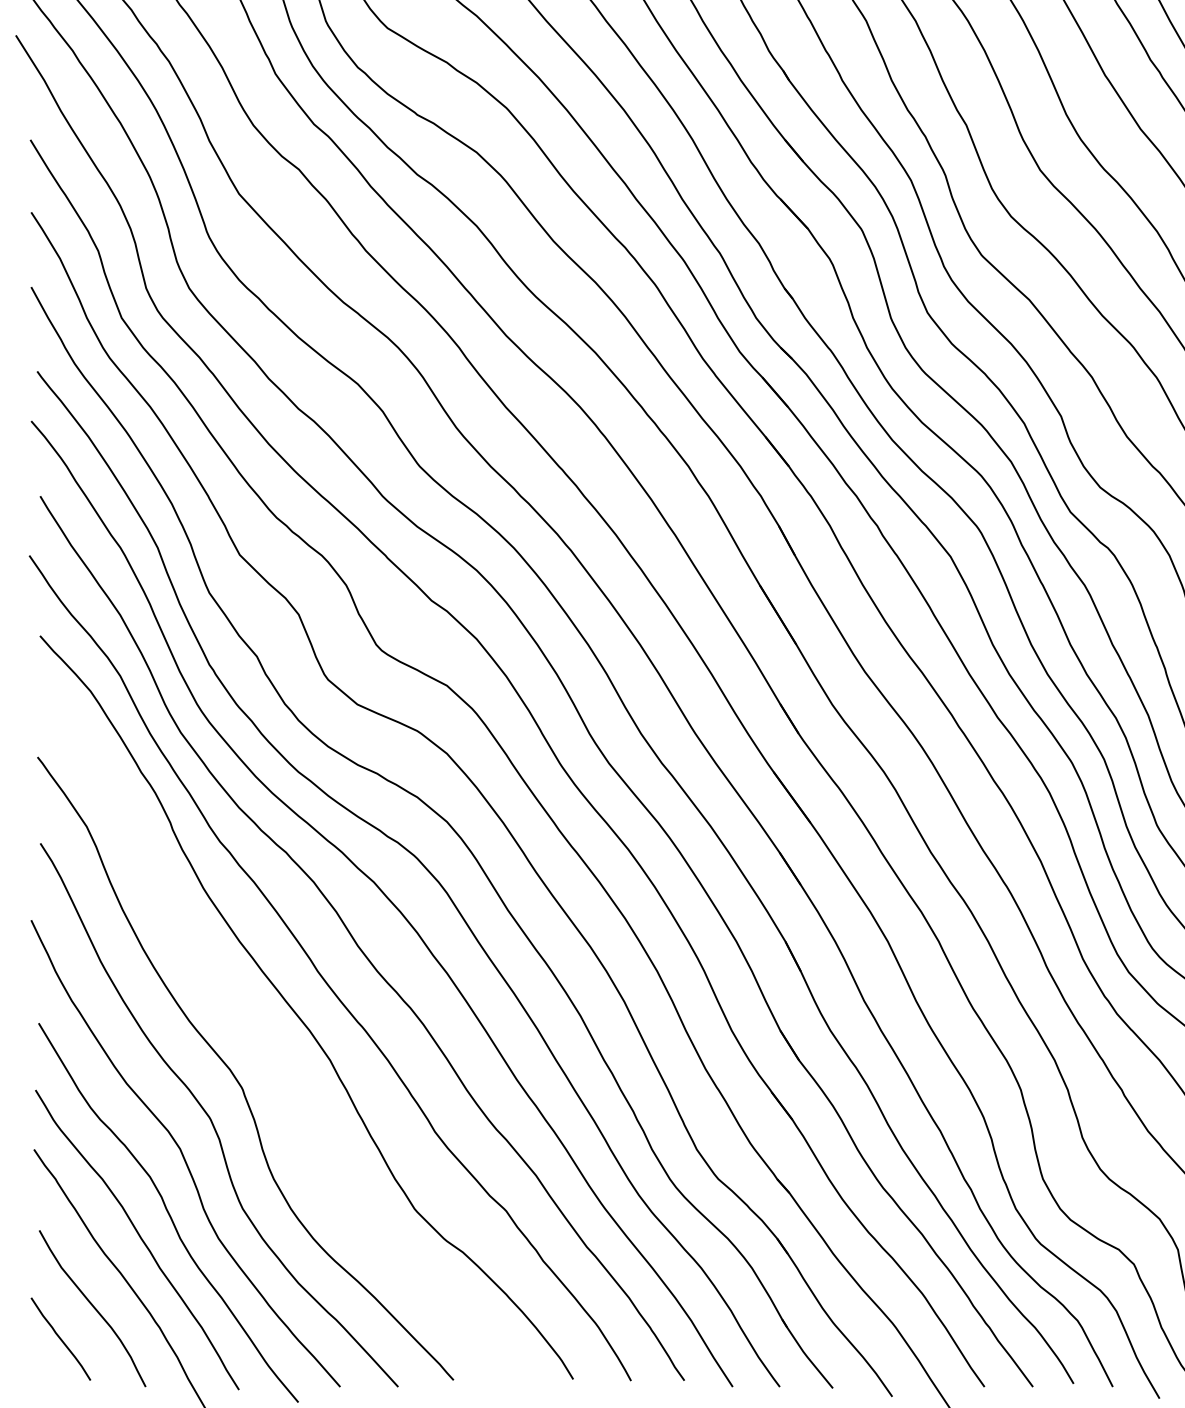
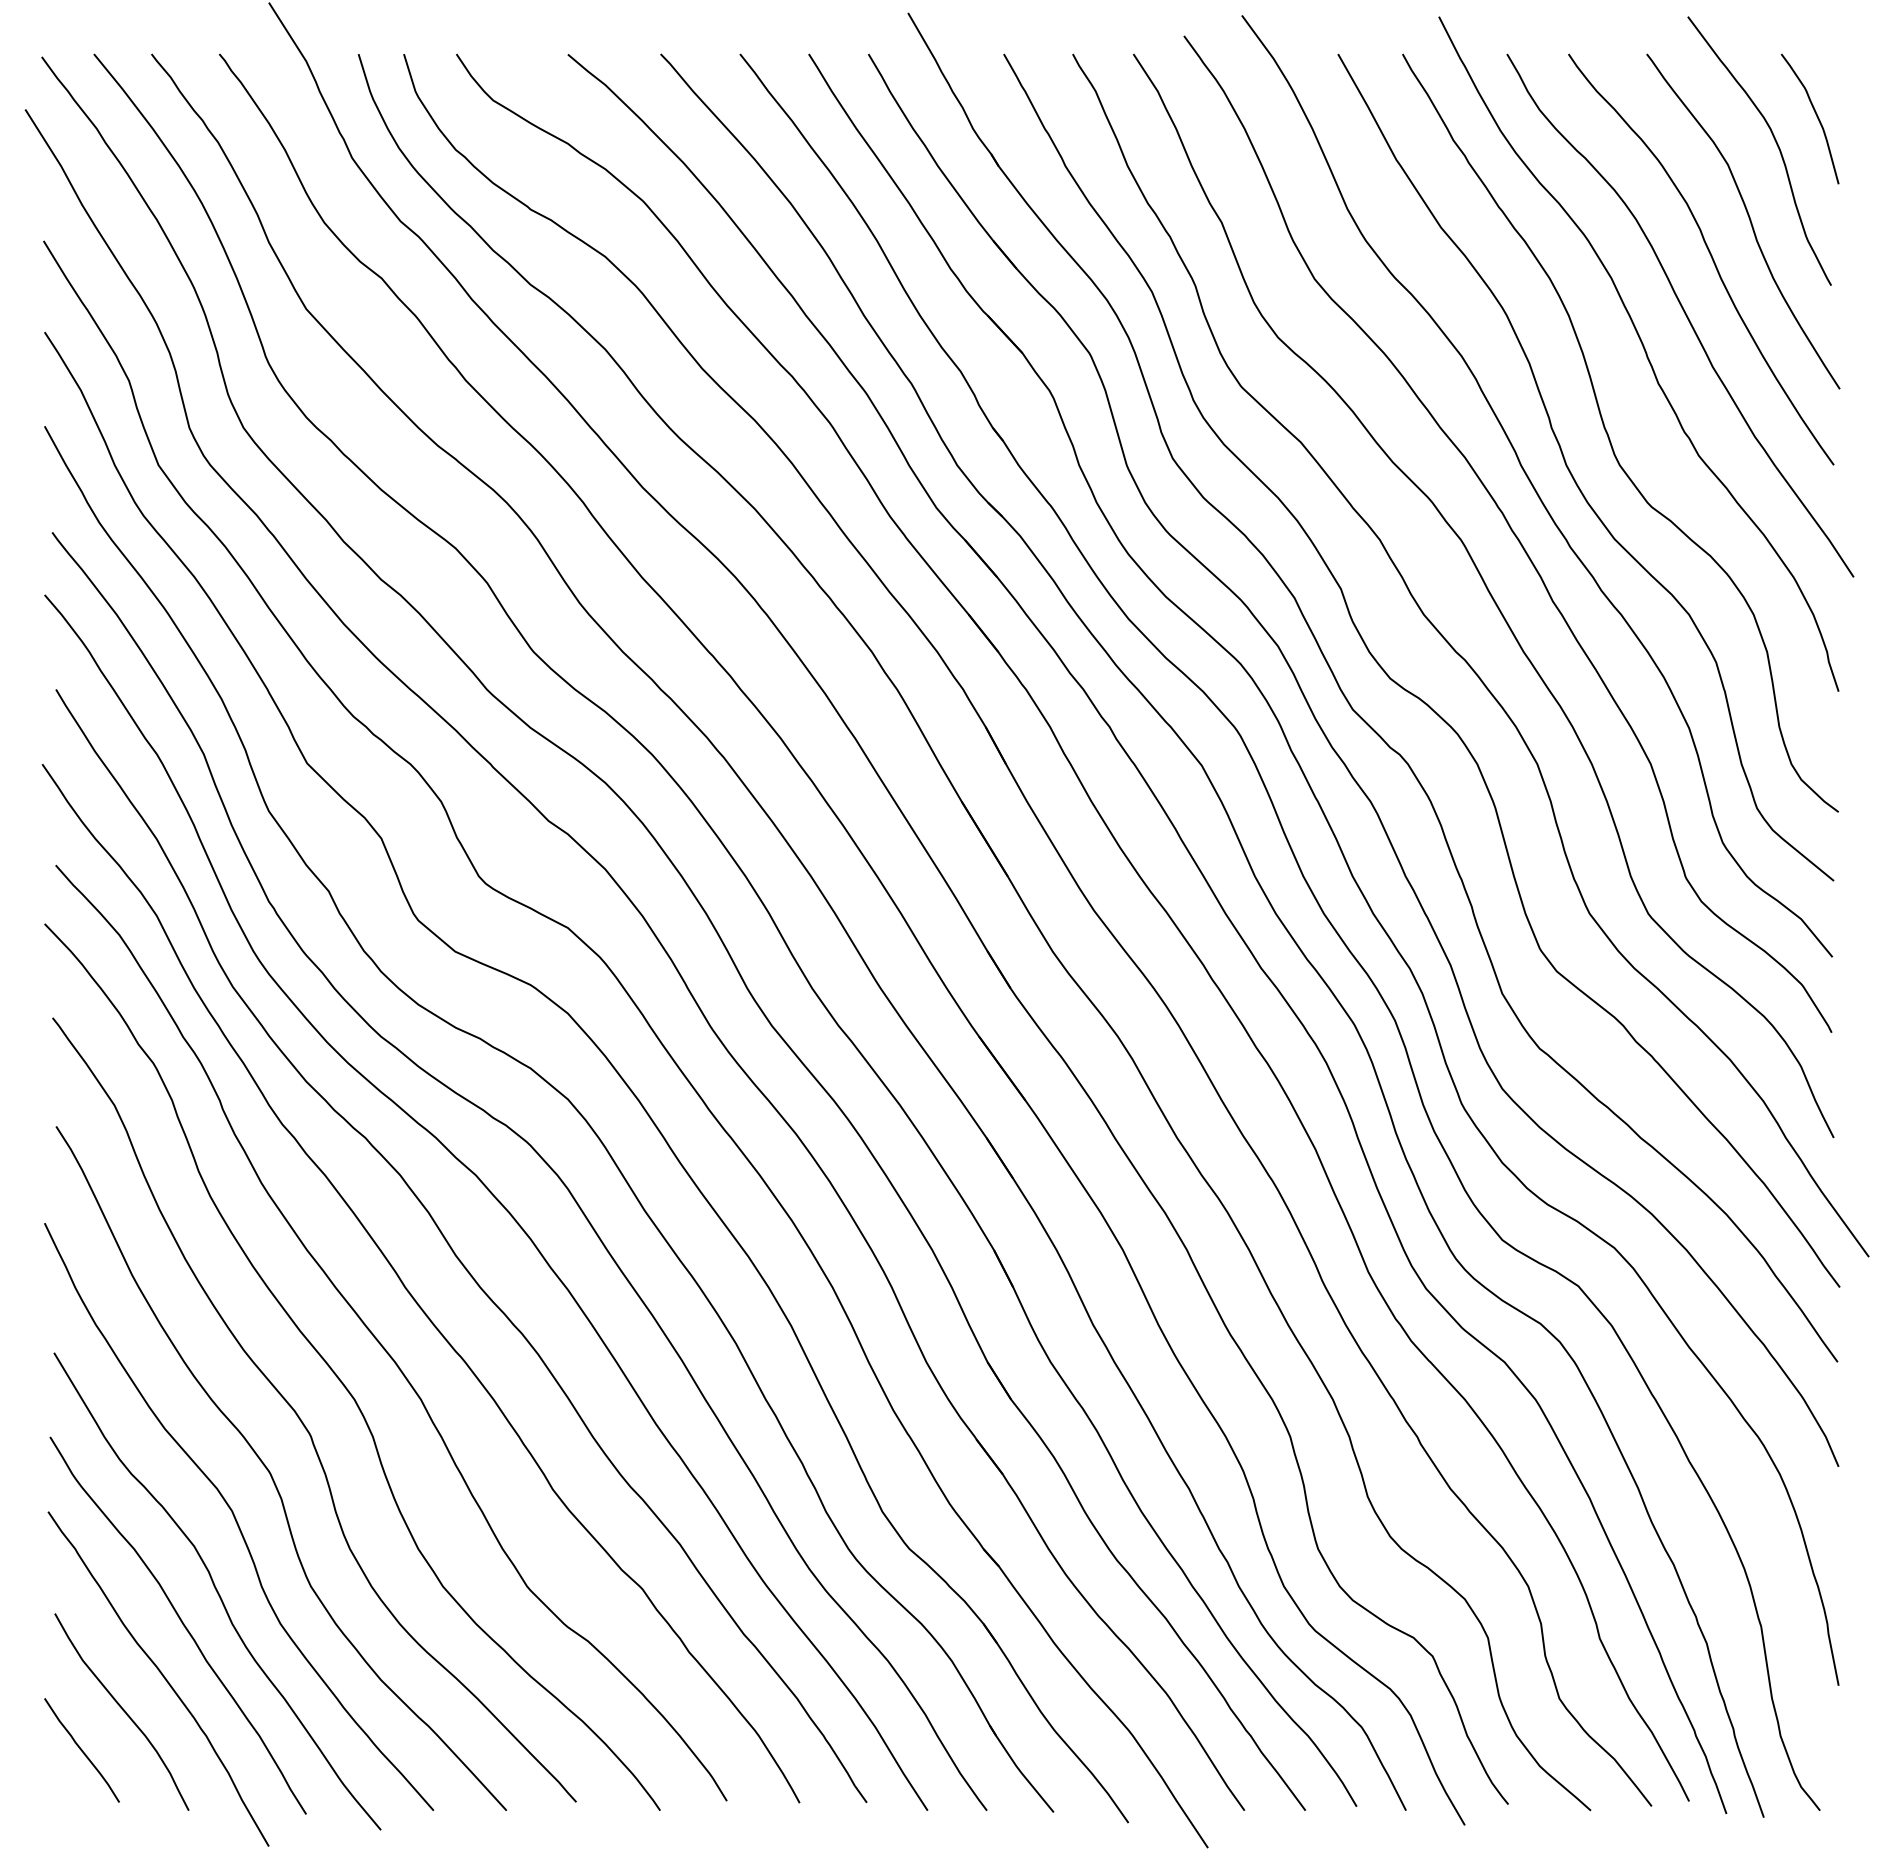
curve: (265, 1042) -> (339, 1377), added

